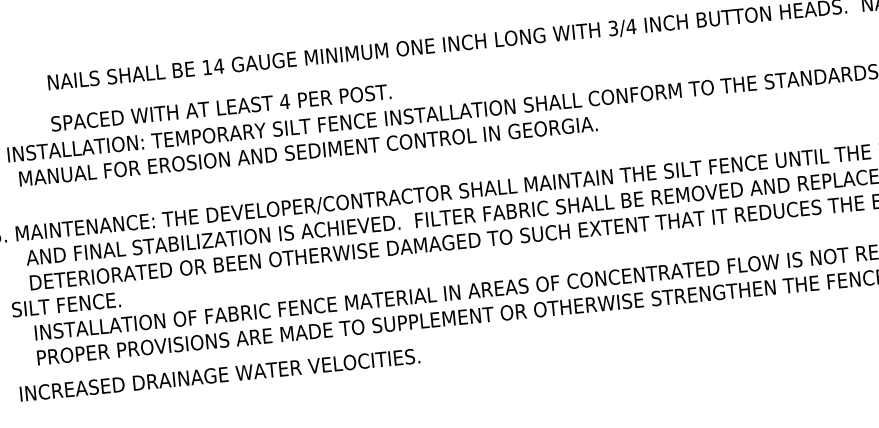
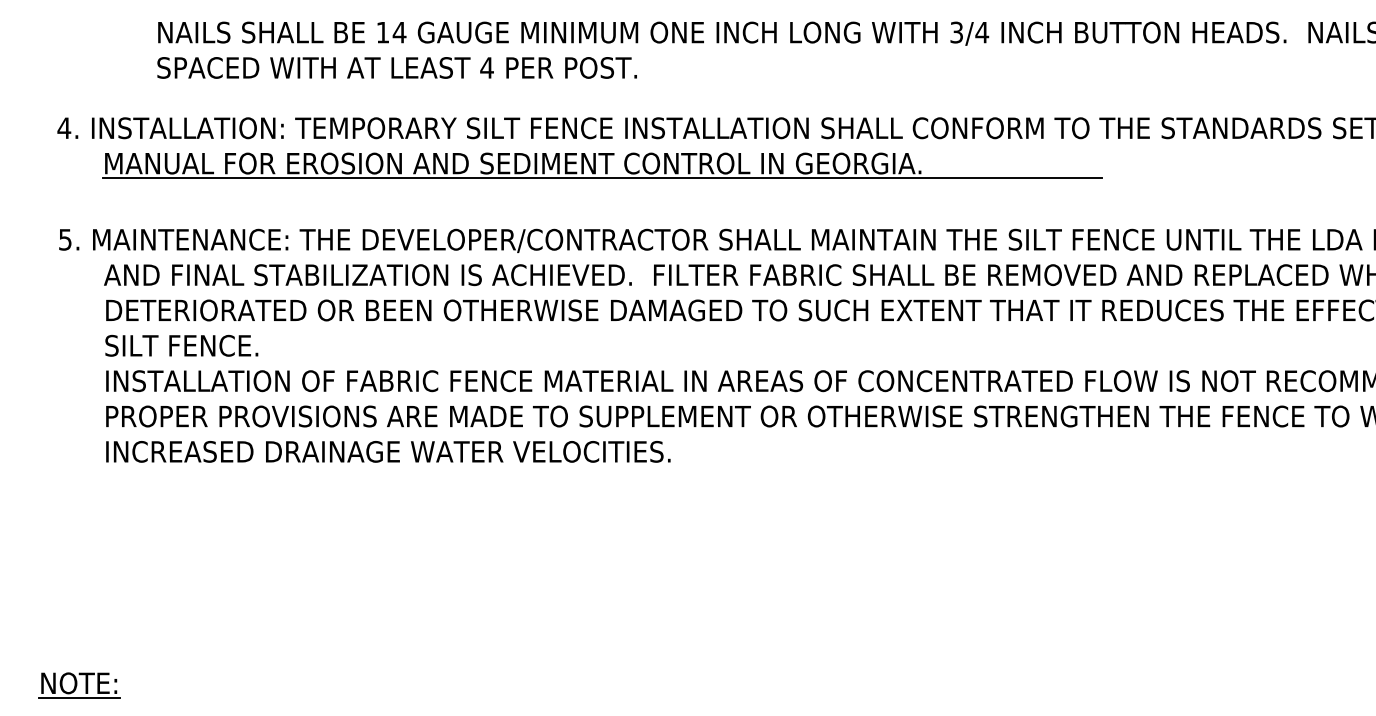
text: (220, 107) -> (396, 67), moved
line: (372, 155) -> (602, 178), added
text: (66, 304) -> (181, 345), moved
text: (220, 374) -> (388, 451), moved

